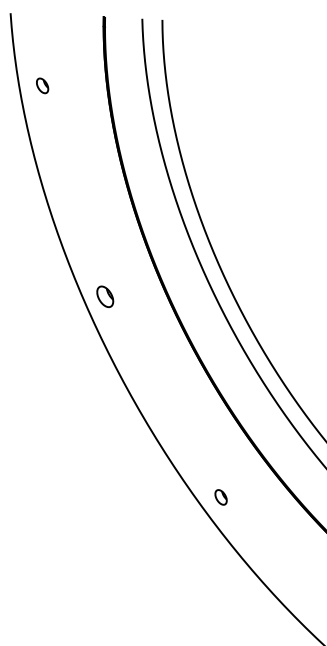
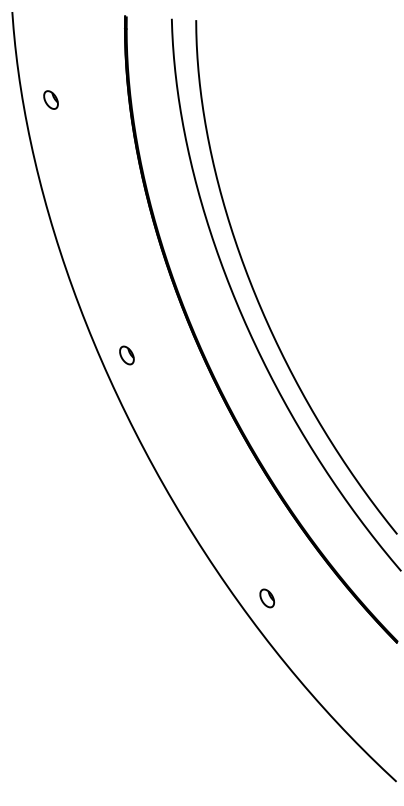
part: (104, 296) -> (126, 355), size x0.71

